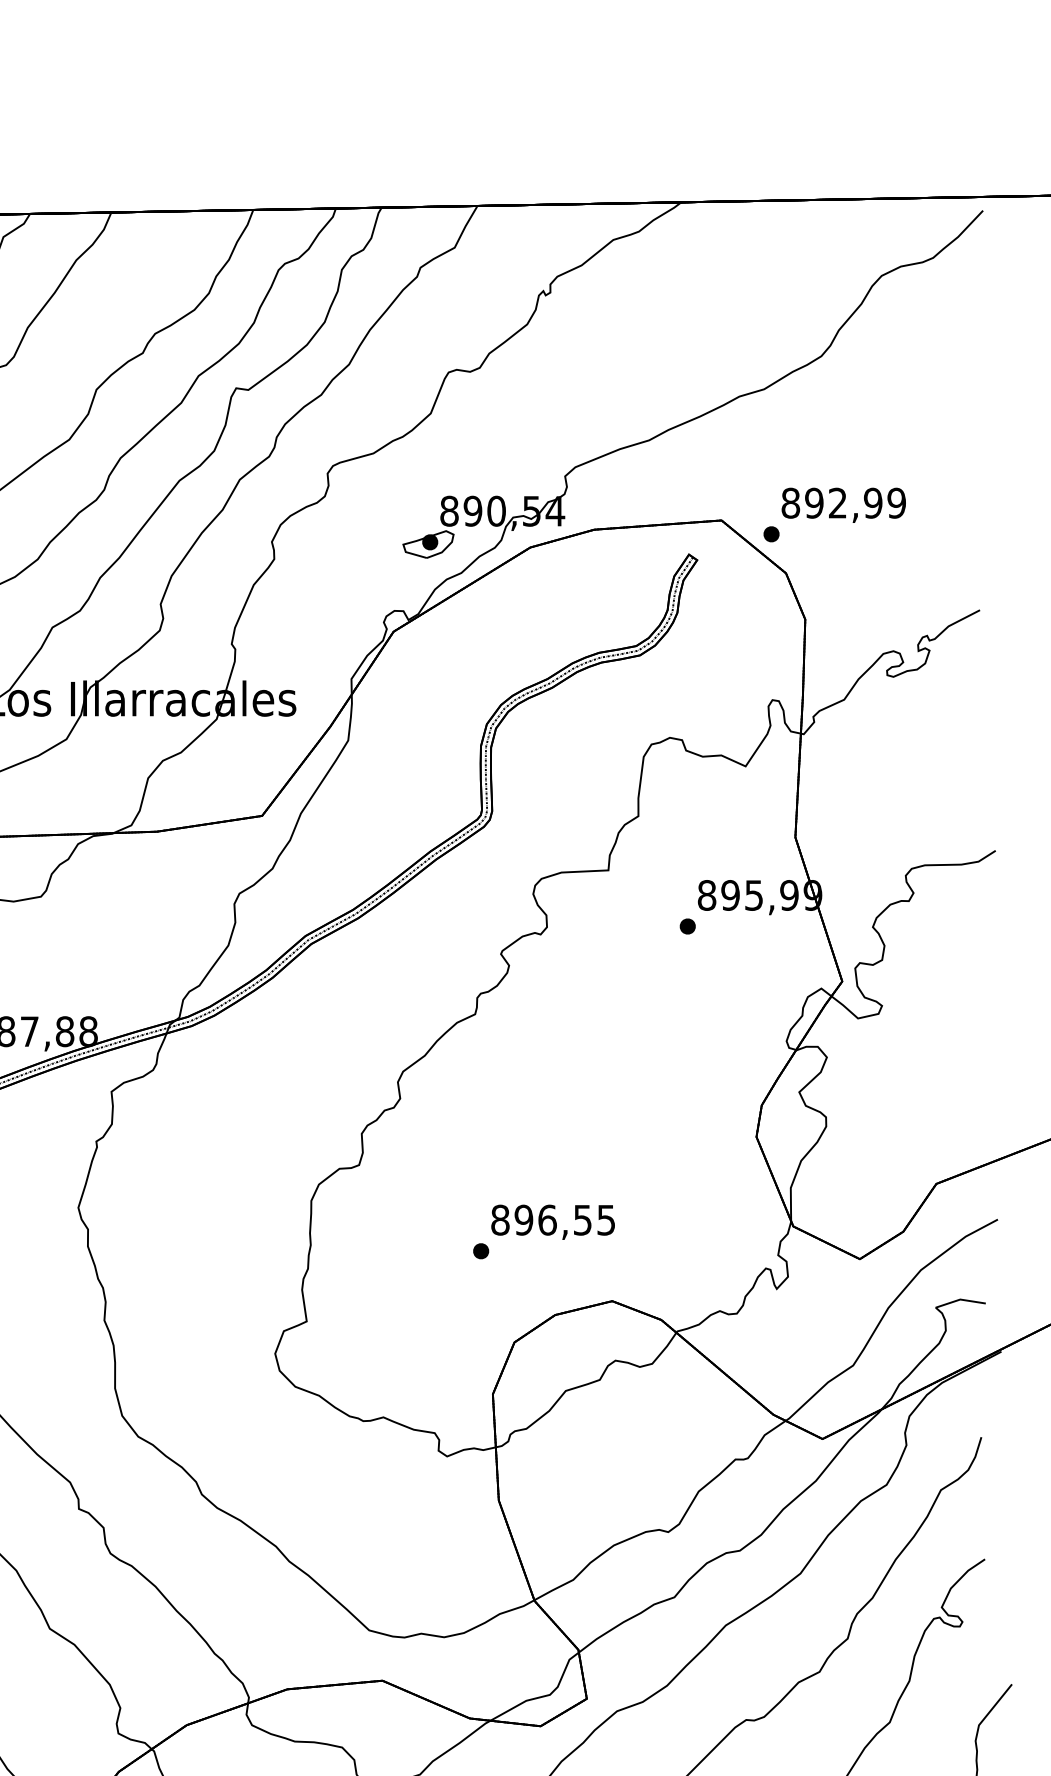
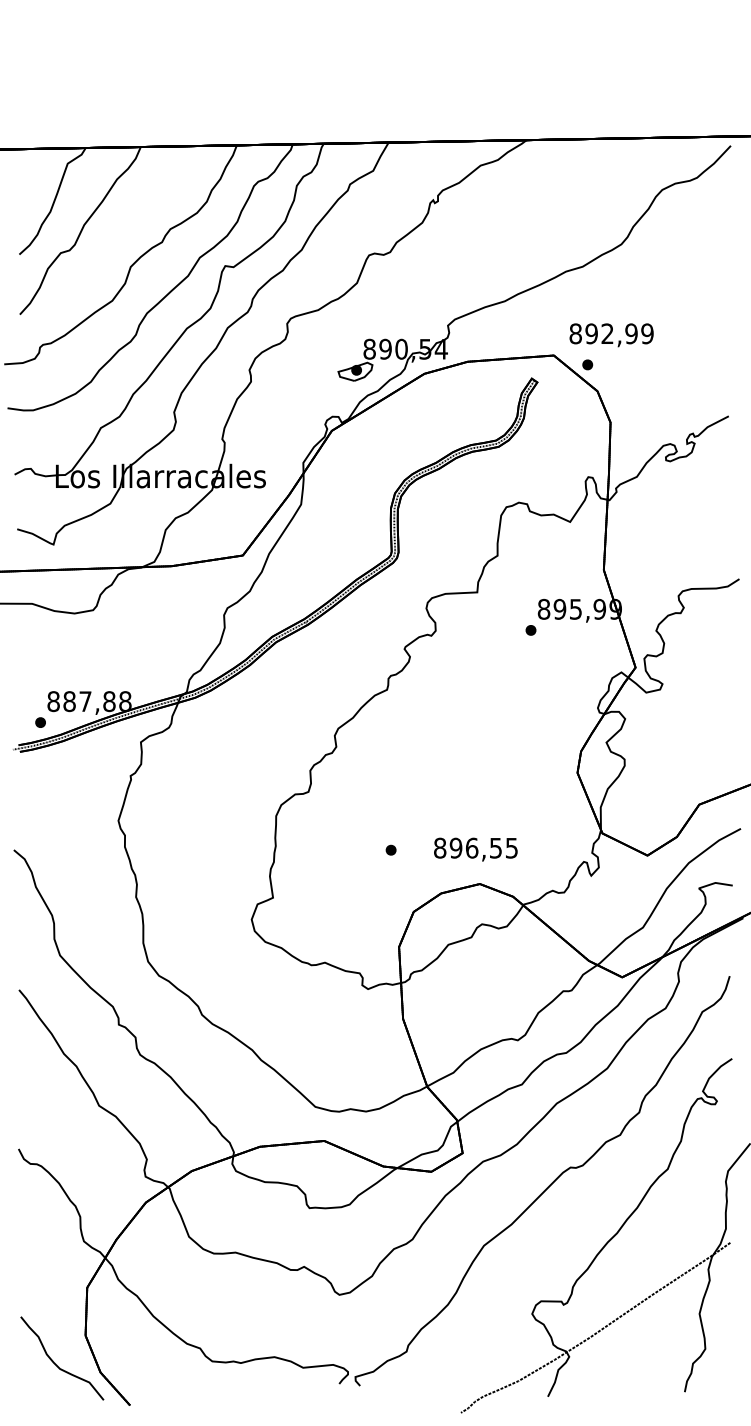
text: (843, 505) -> (611, 335), moved
text: (552, 1222) -> (475, 849), moved

